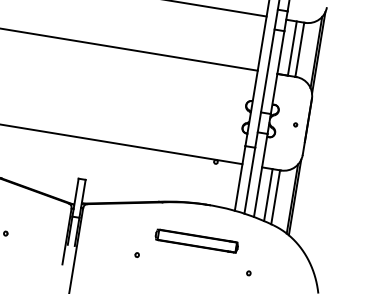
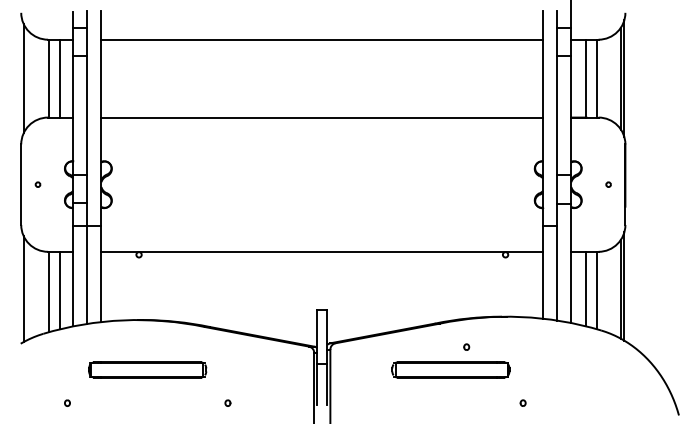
part: (196, 240) -> (450, 369), moved
part: (137, 254) -> (466, 346), moved
part: (248, 272) -> (522, 402), moved

